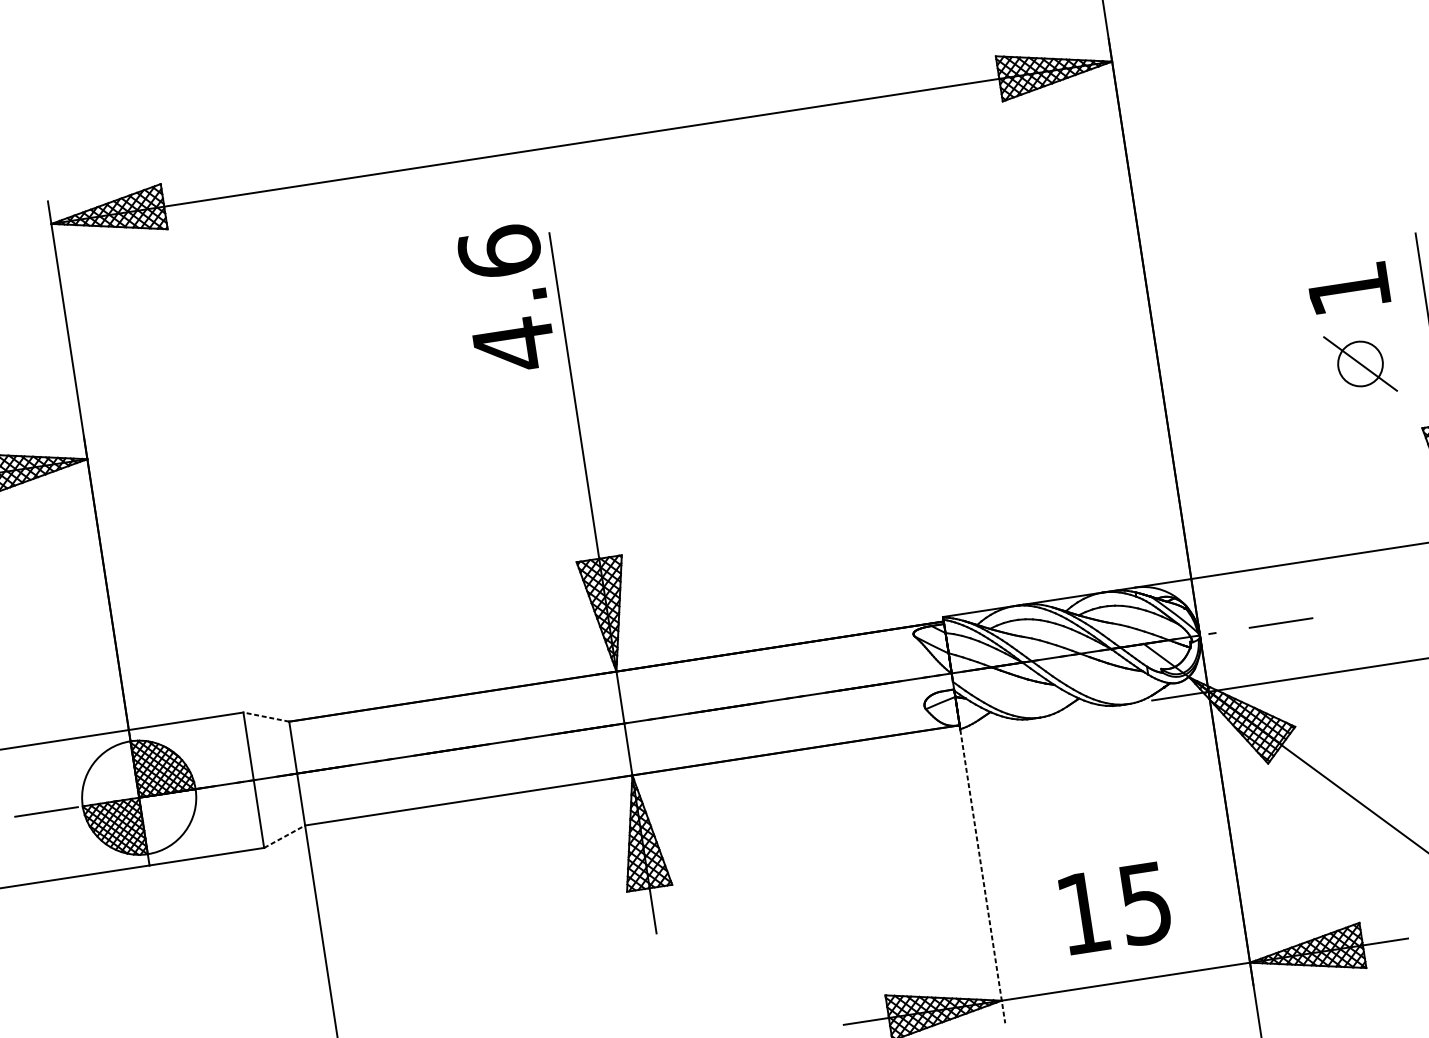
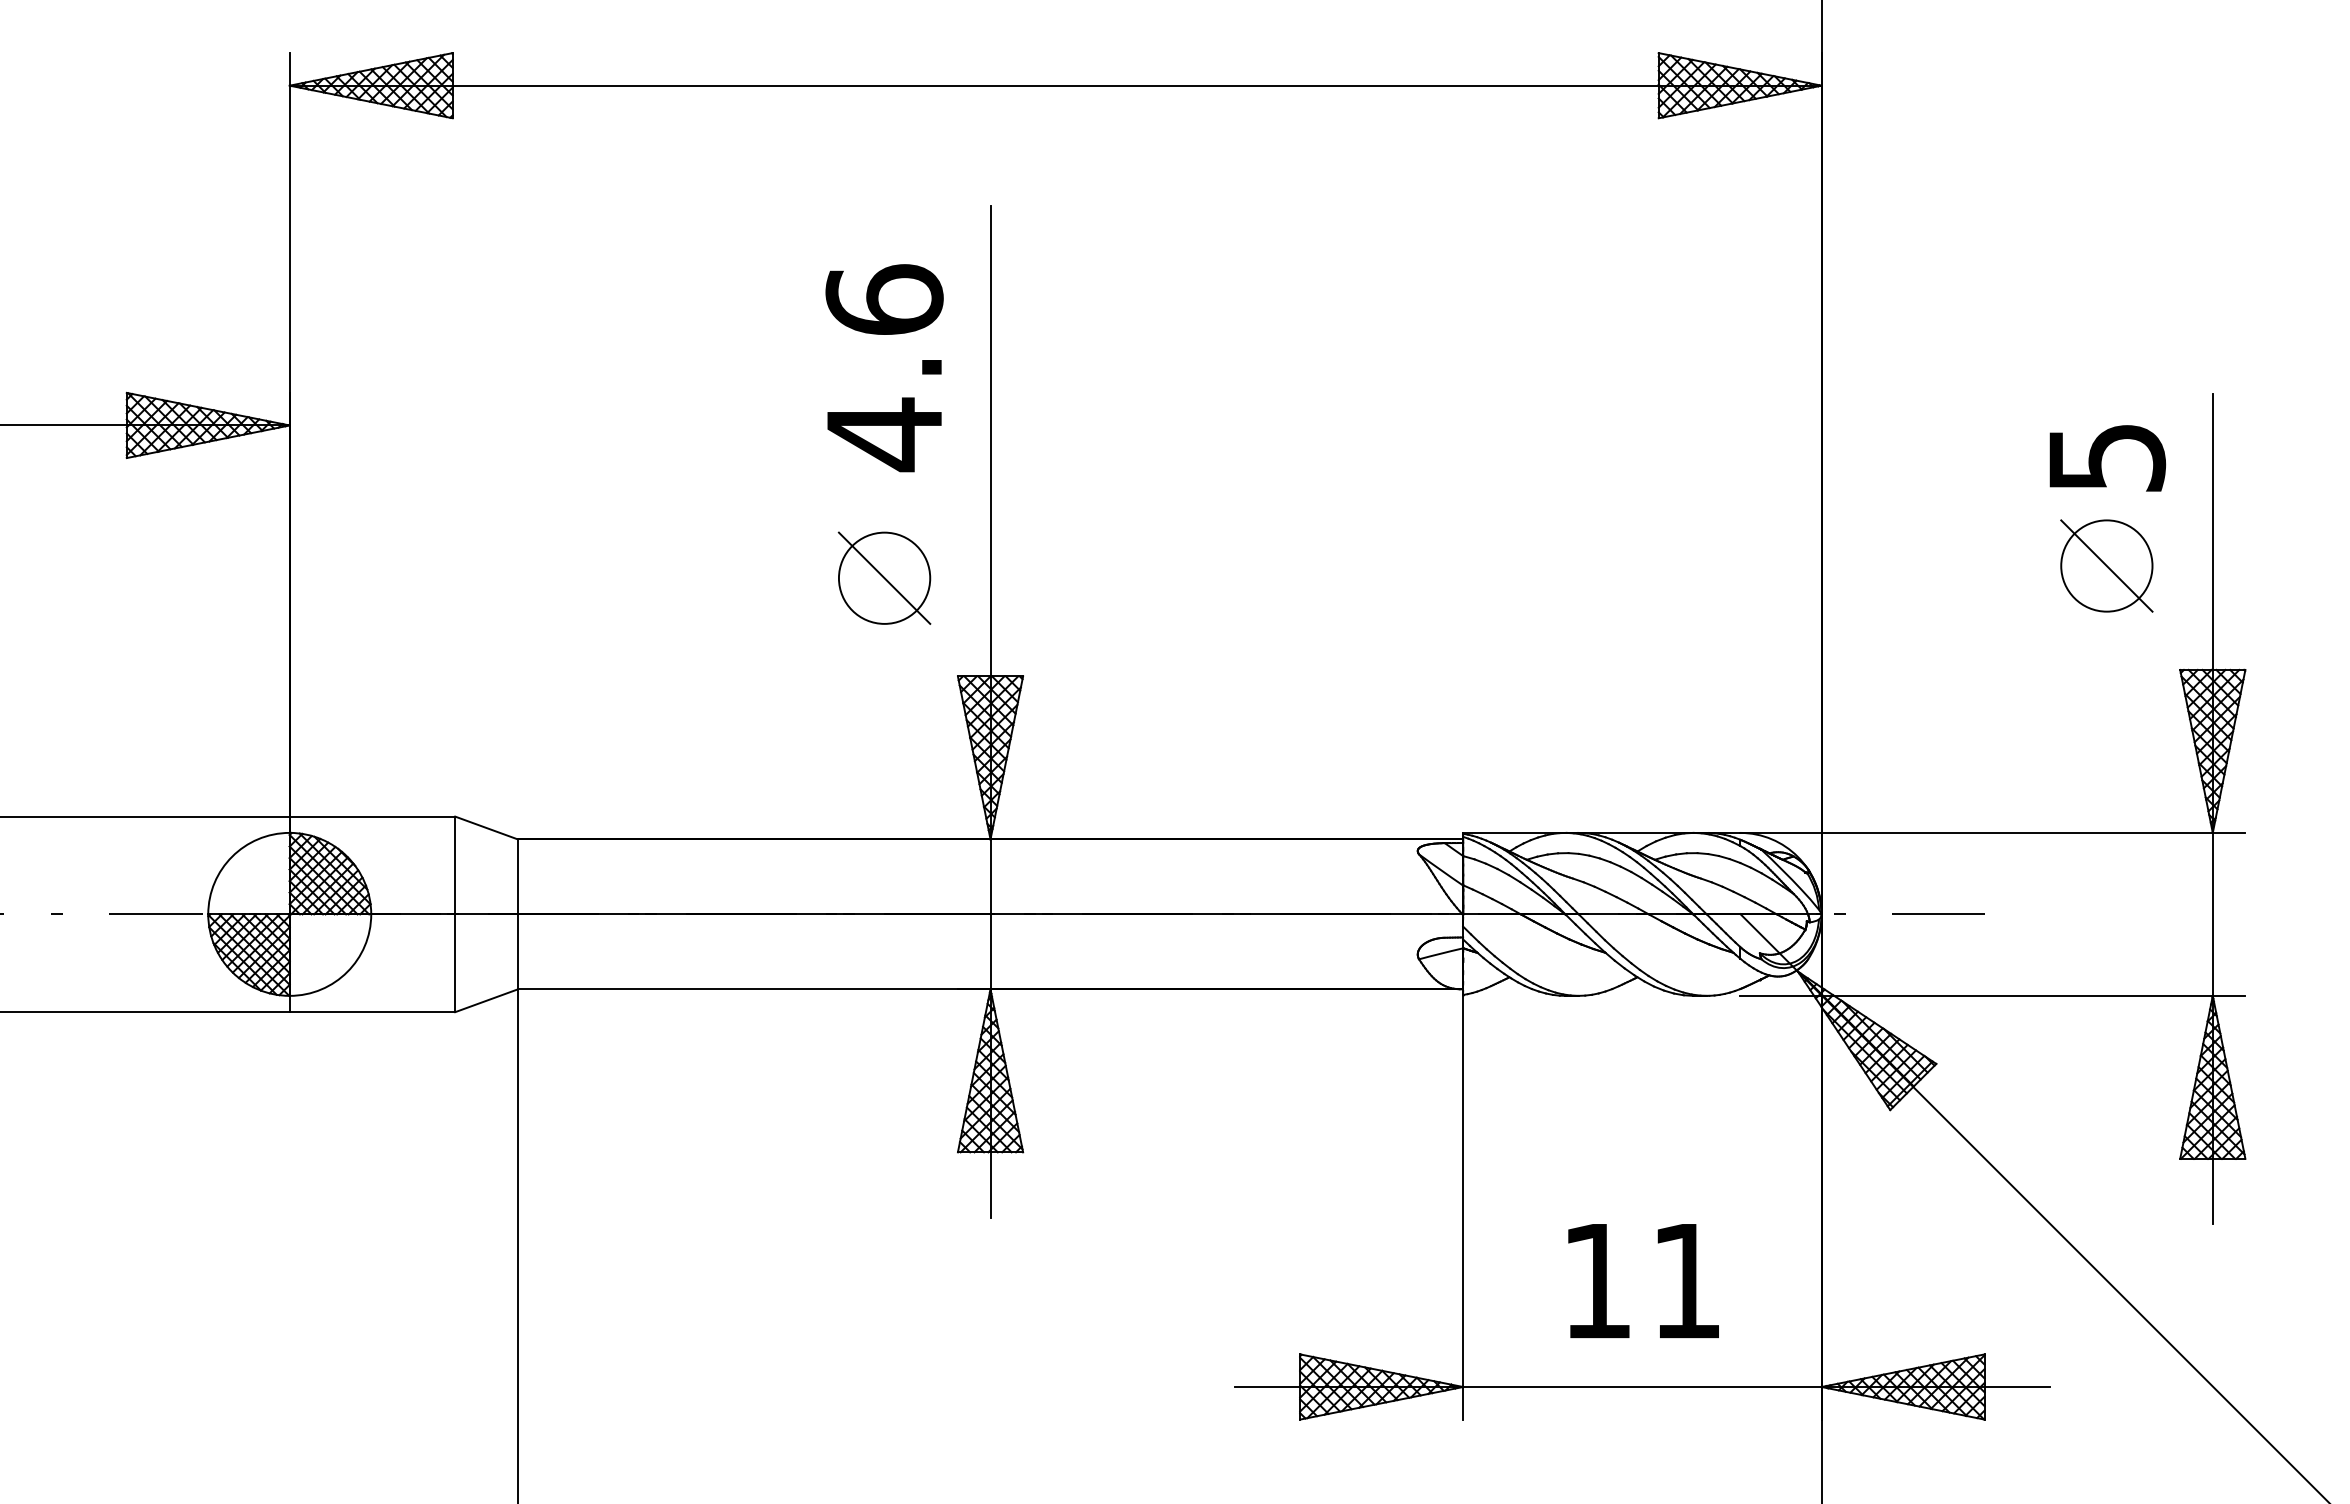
text: (1349, 289) -> (2107, 458), 1 -> 5
text: (507, 299) -> (884, 368), moved
circle: (1360, 363) -> (2106, 565), size x1.43
part: (515, 501) -> (884, 577), added
line: (266, 716) -> (486, 827), dashed -> solid
line: (285, 836) -> (487, 1000), dashed -> solid
line: (983, 876) -> (1463, 1207), dashed -> solid
text: (1145, 904) -> (1686, 1282), 15 -> 11

